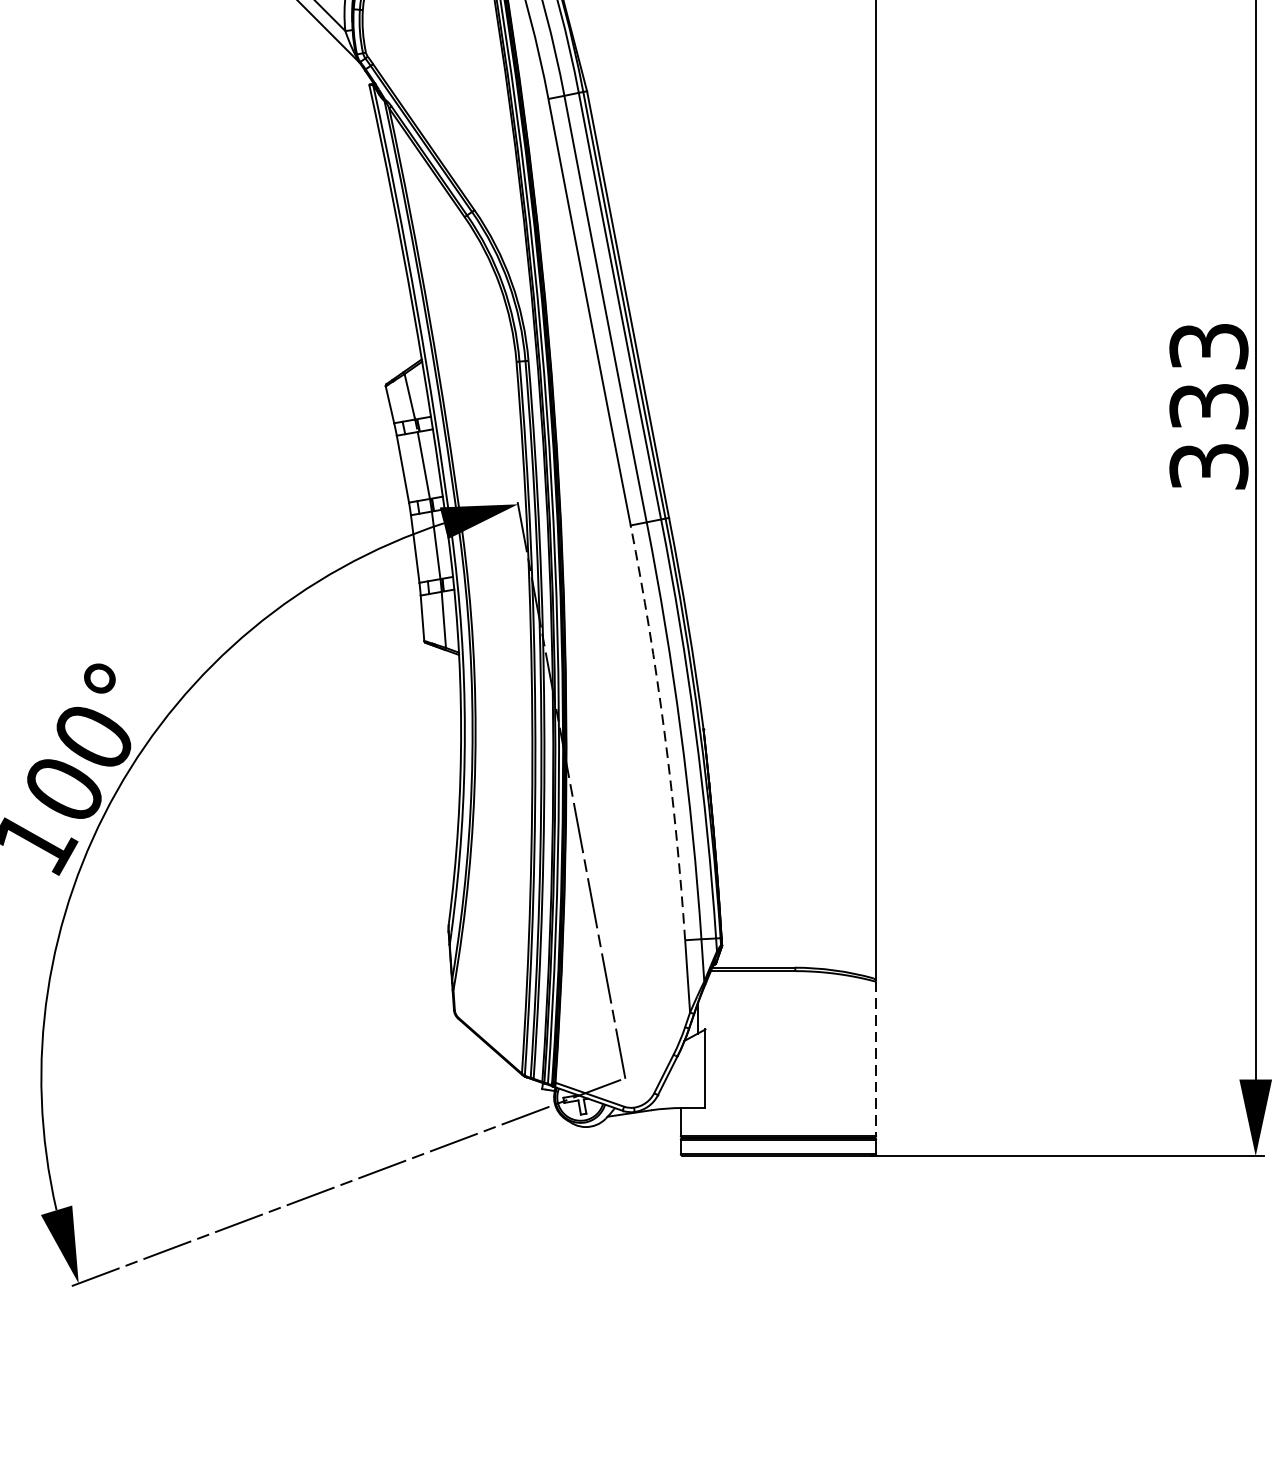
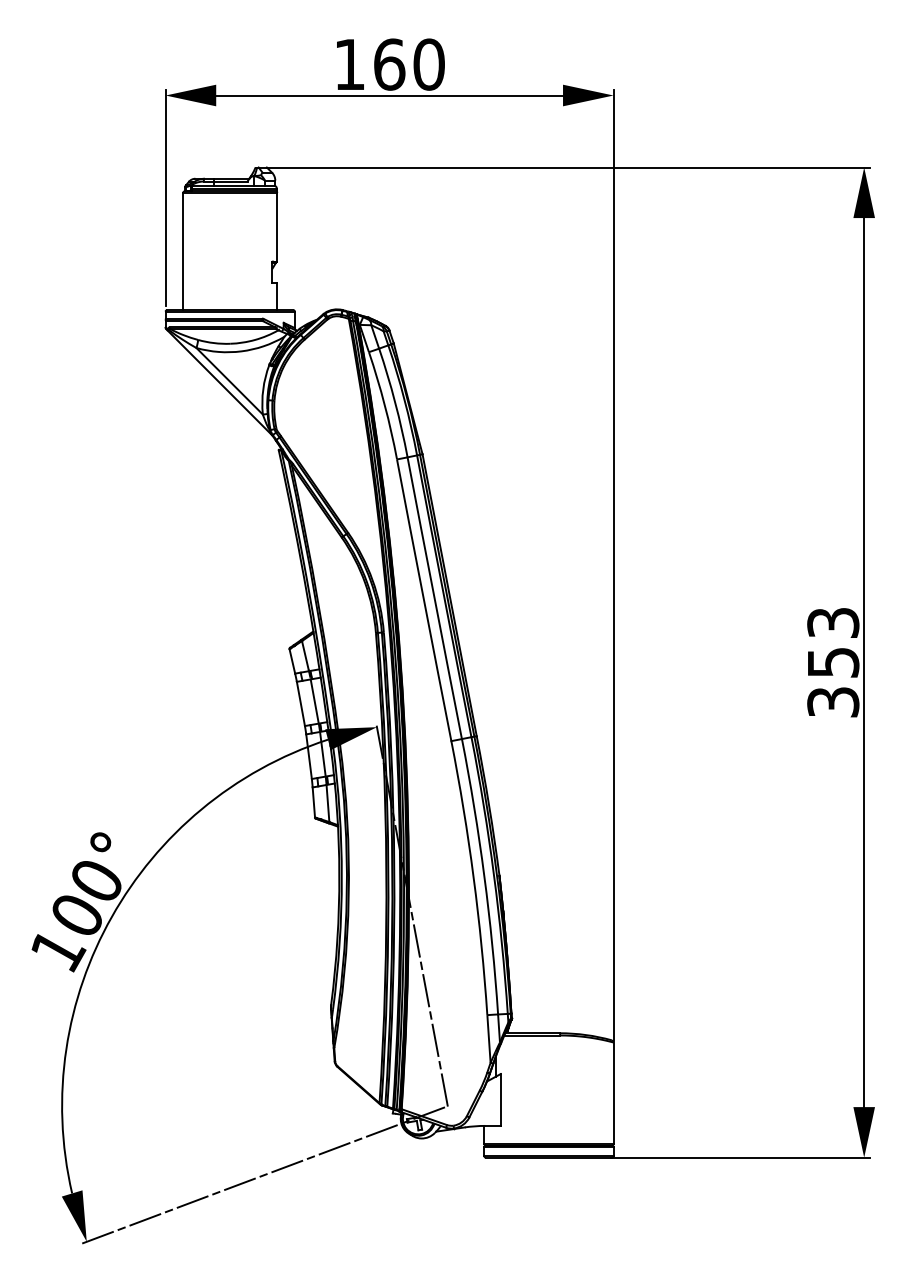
text: (1207, 406) -> (832, 662), 333 -> 353
arc: (664, 731) -> (473, 877), dashed -> solid
line: (876, 1058) -> (613, 1093), dashed -> solid

